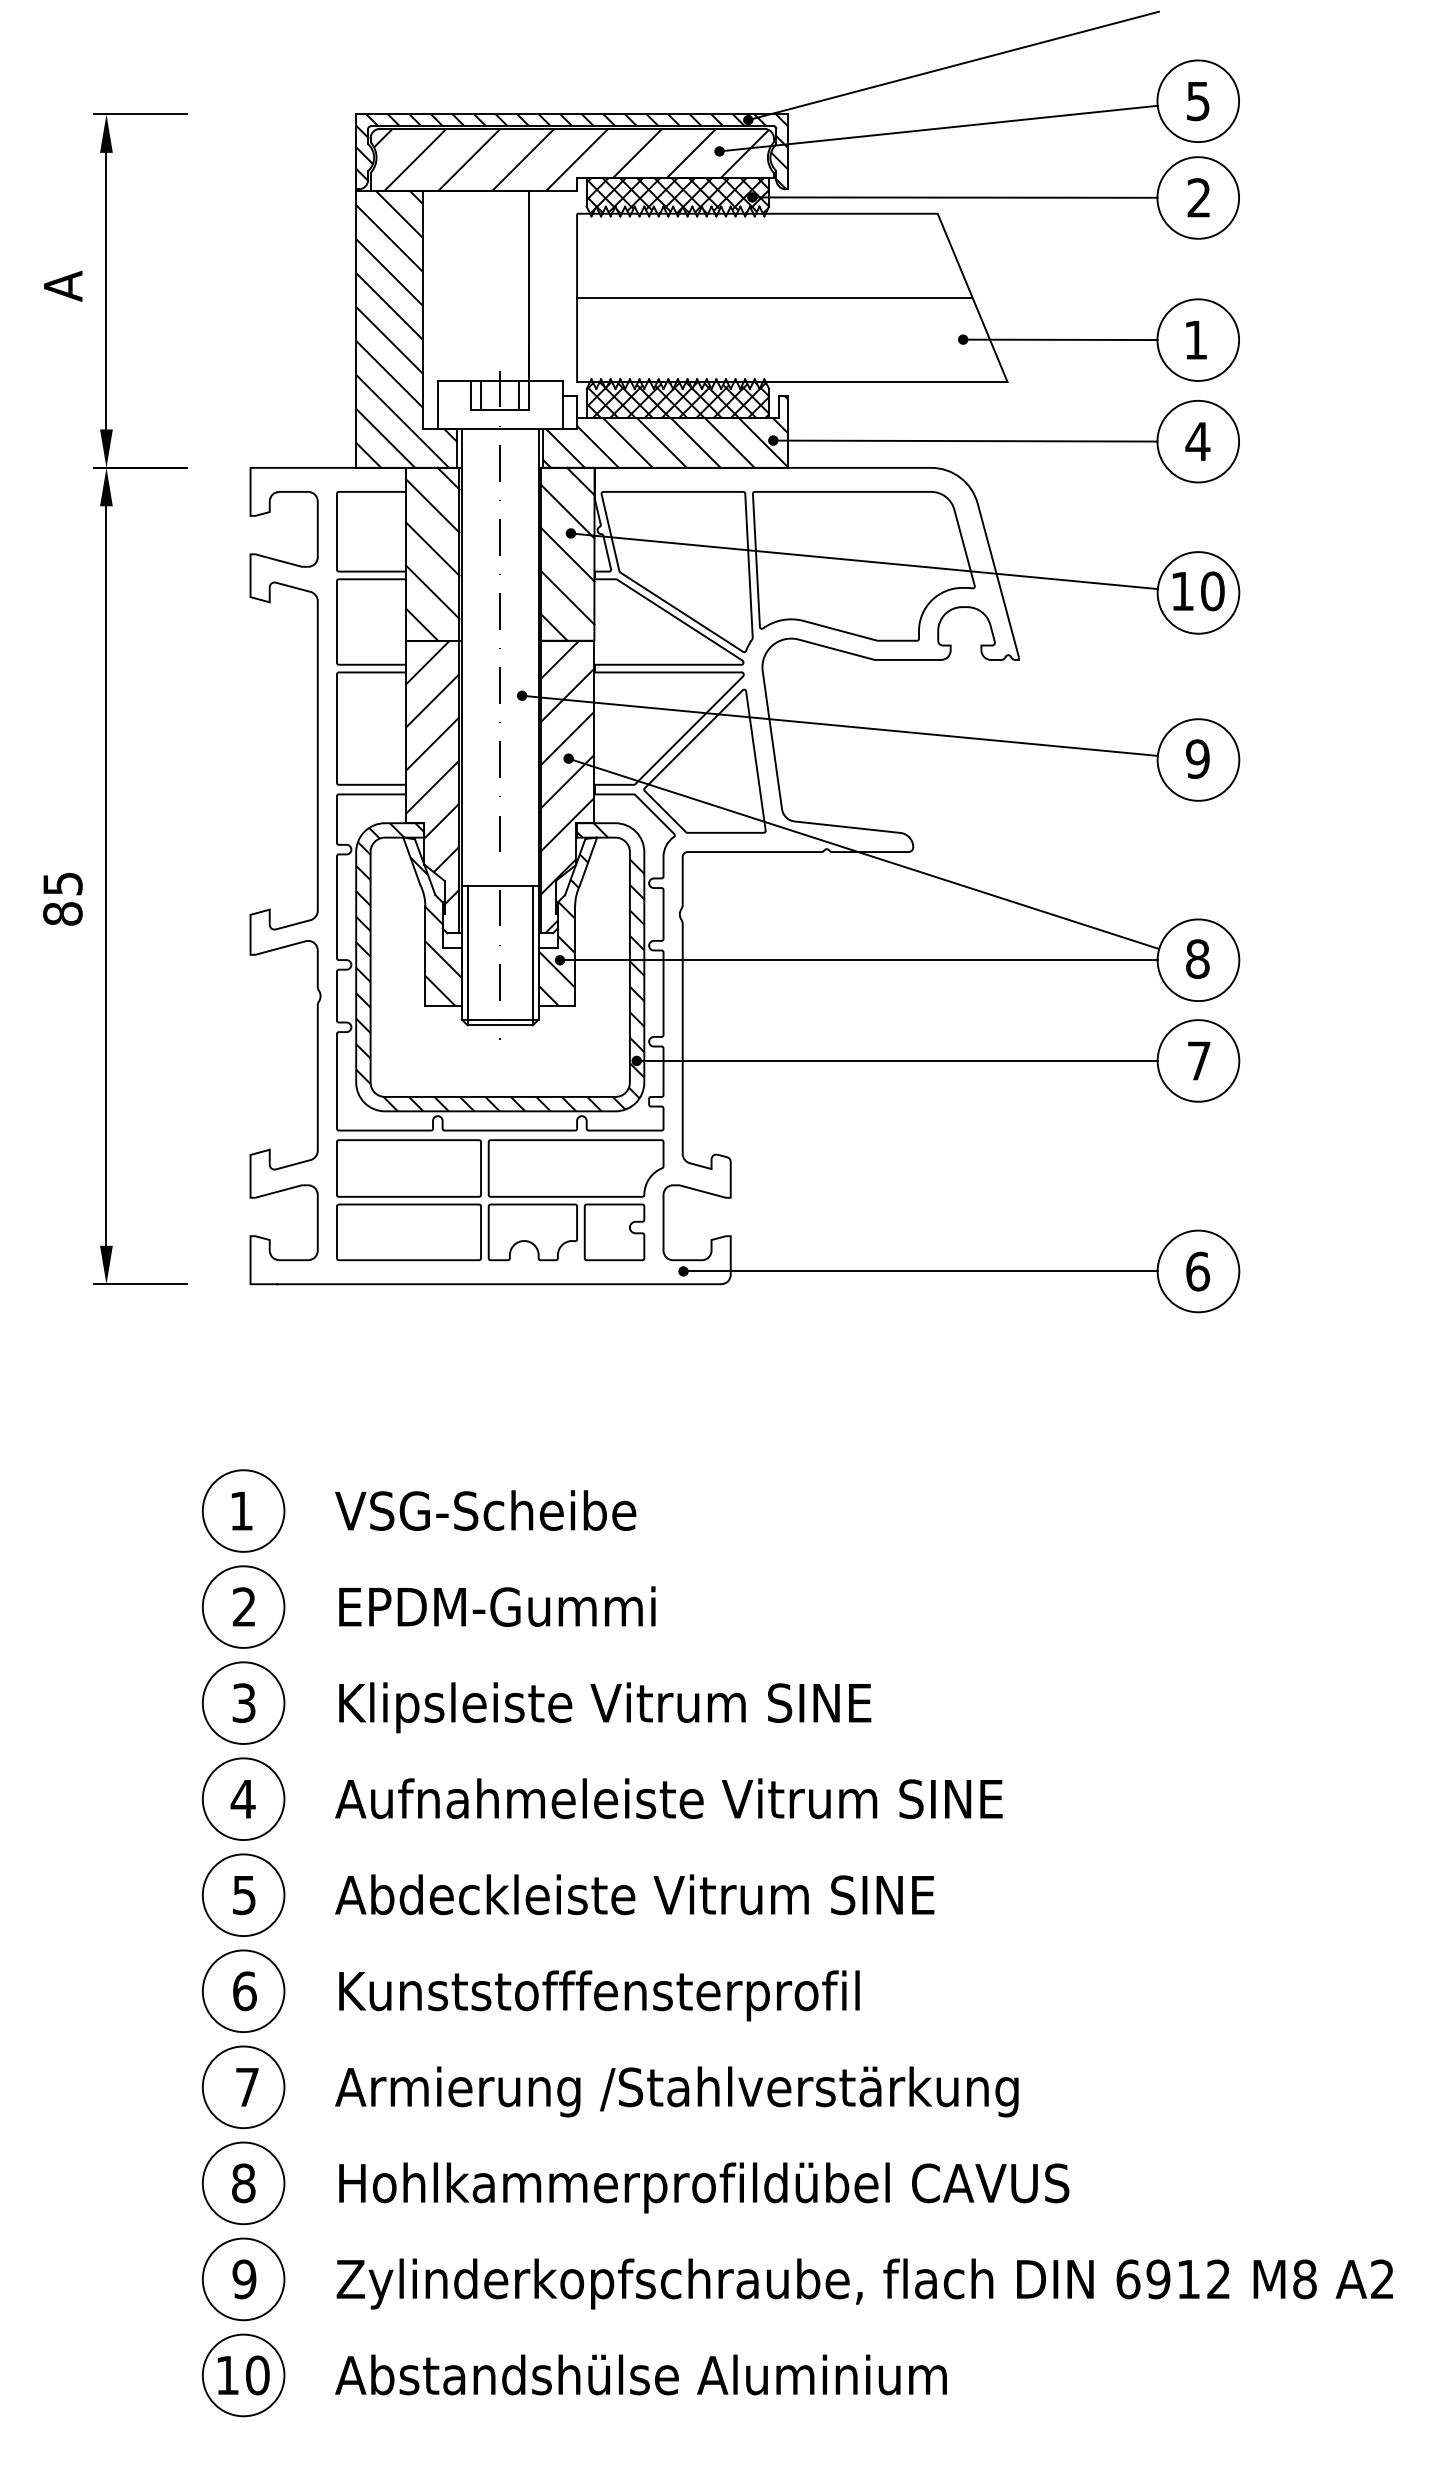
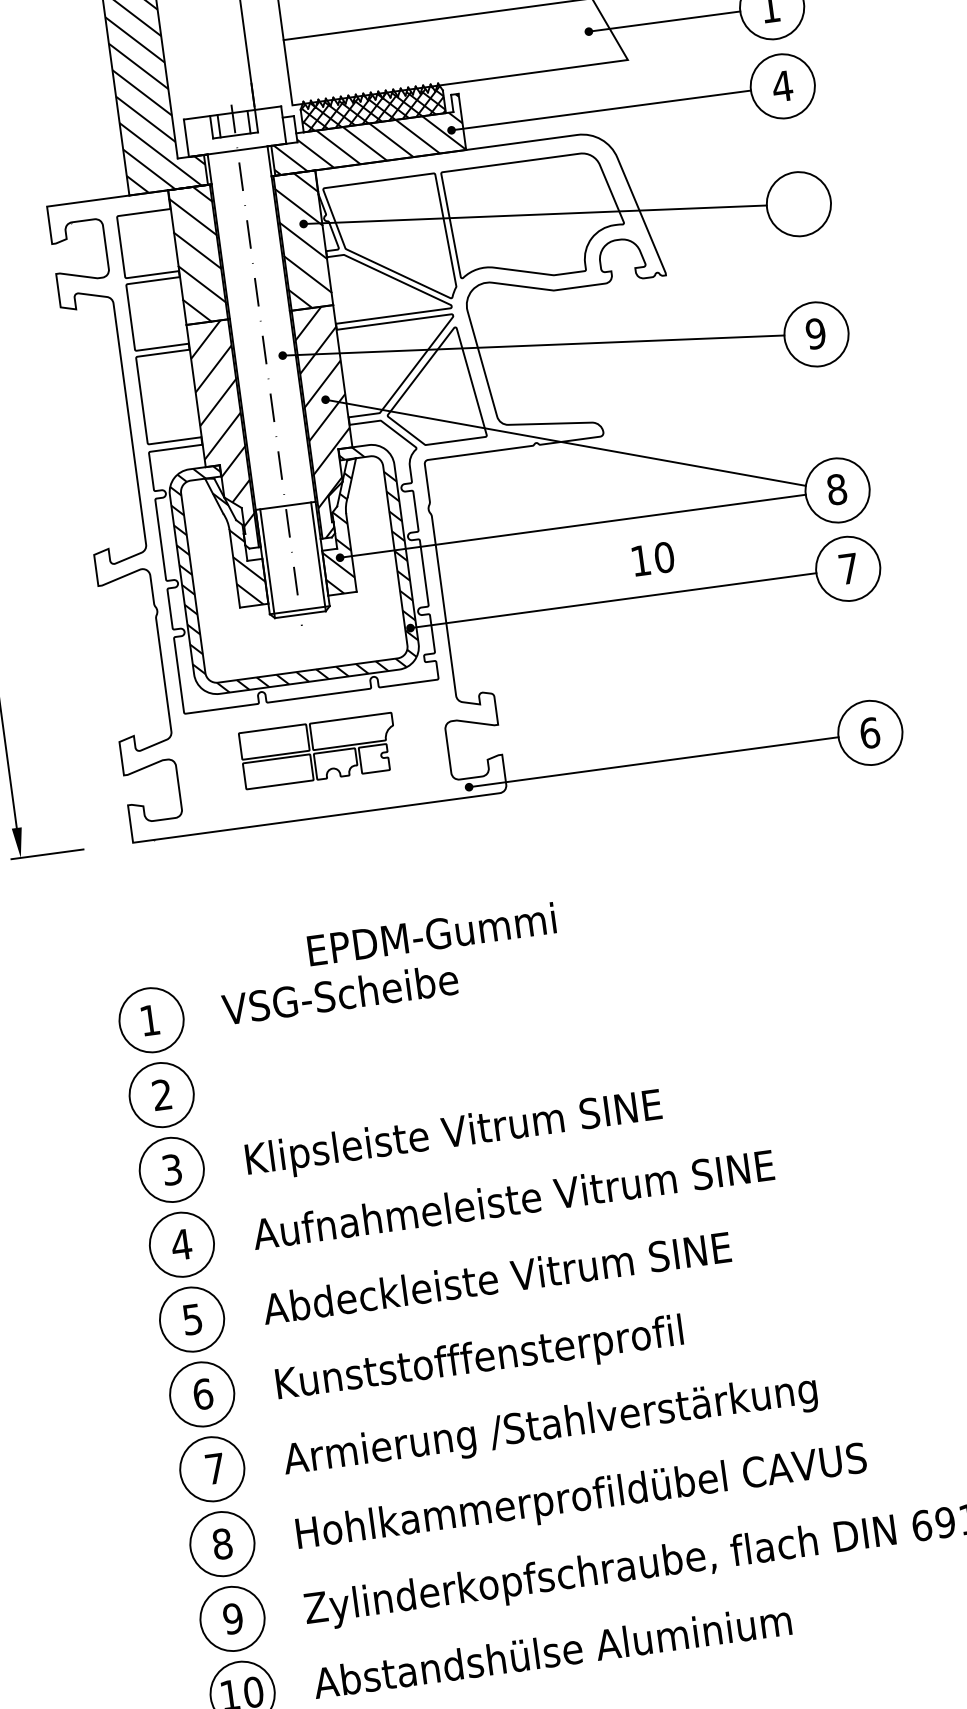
text: (1198, 591) -> (653, 559), moved
part: (500, 1200) -> (319, 751), size x0.6
text: (497, 1606) -> (431, 934), moved

